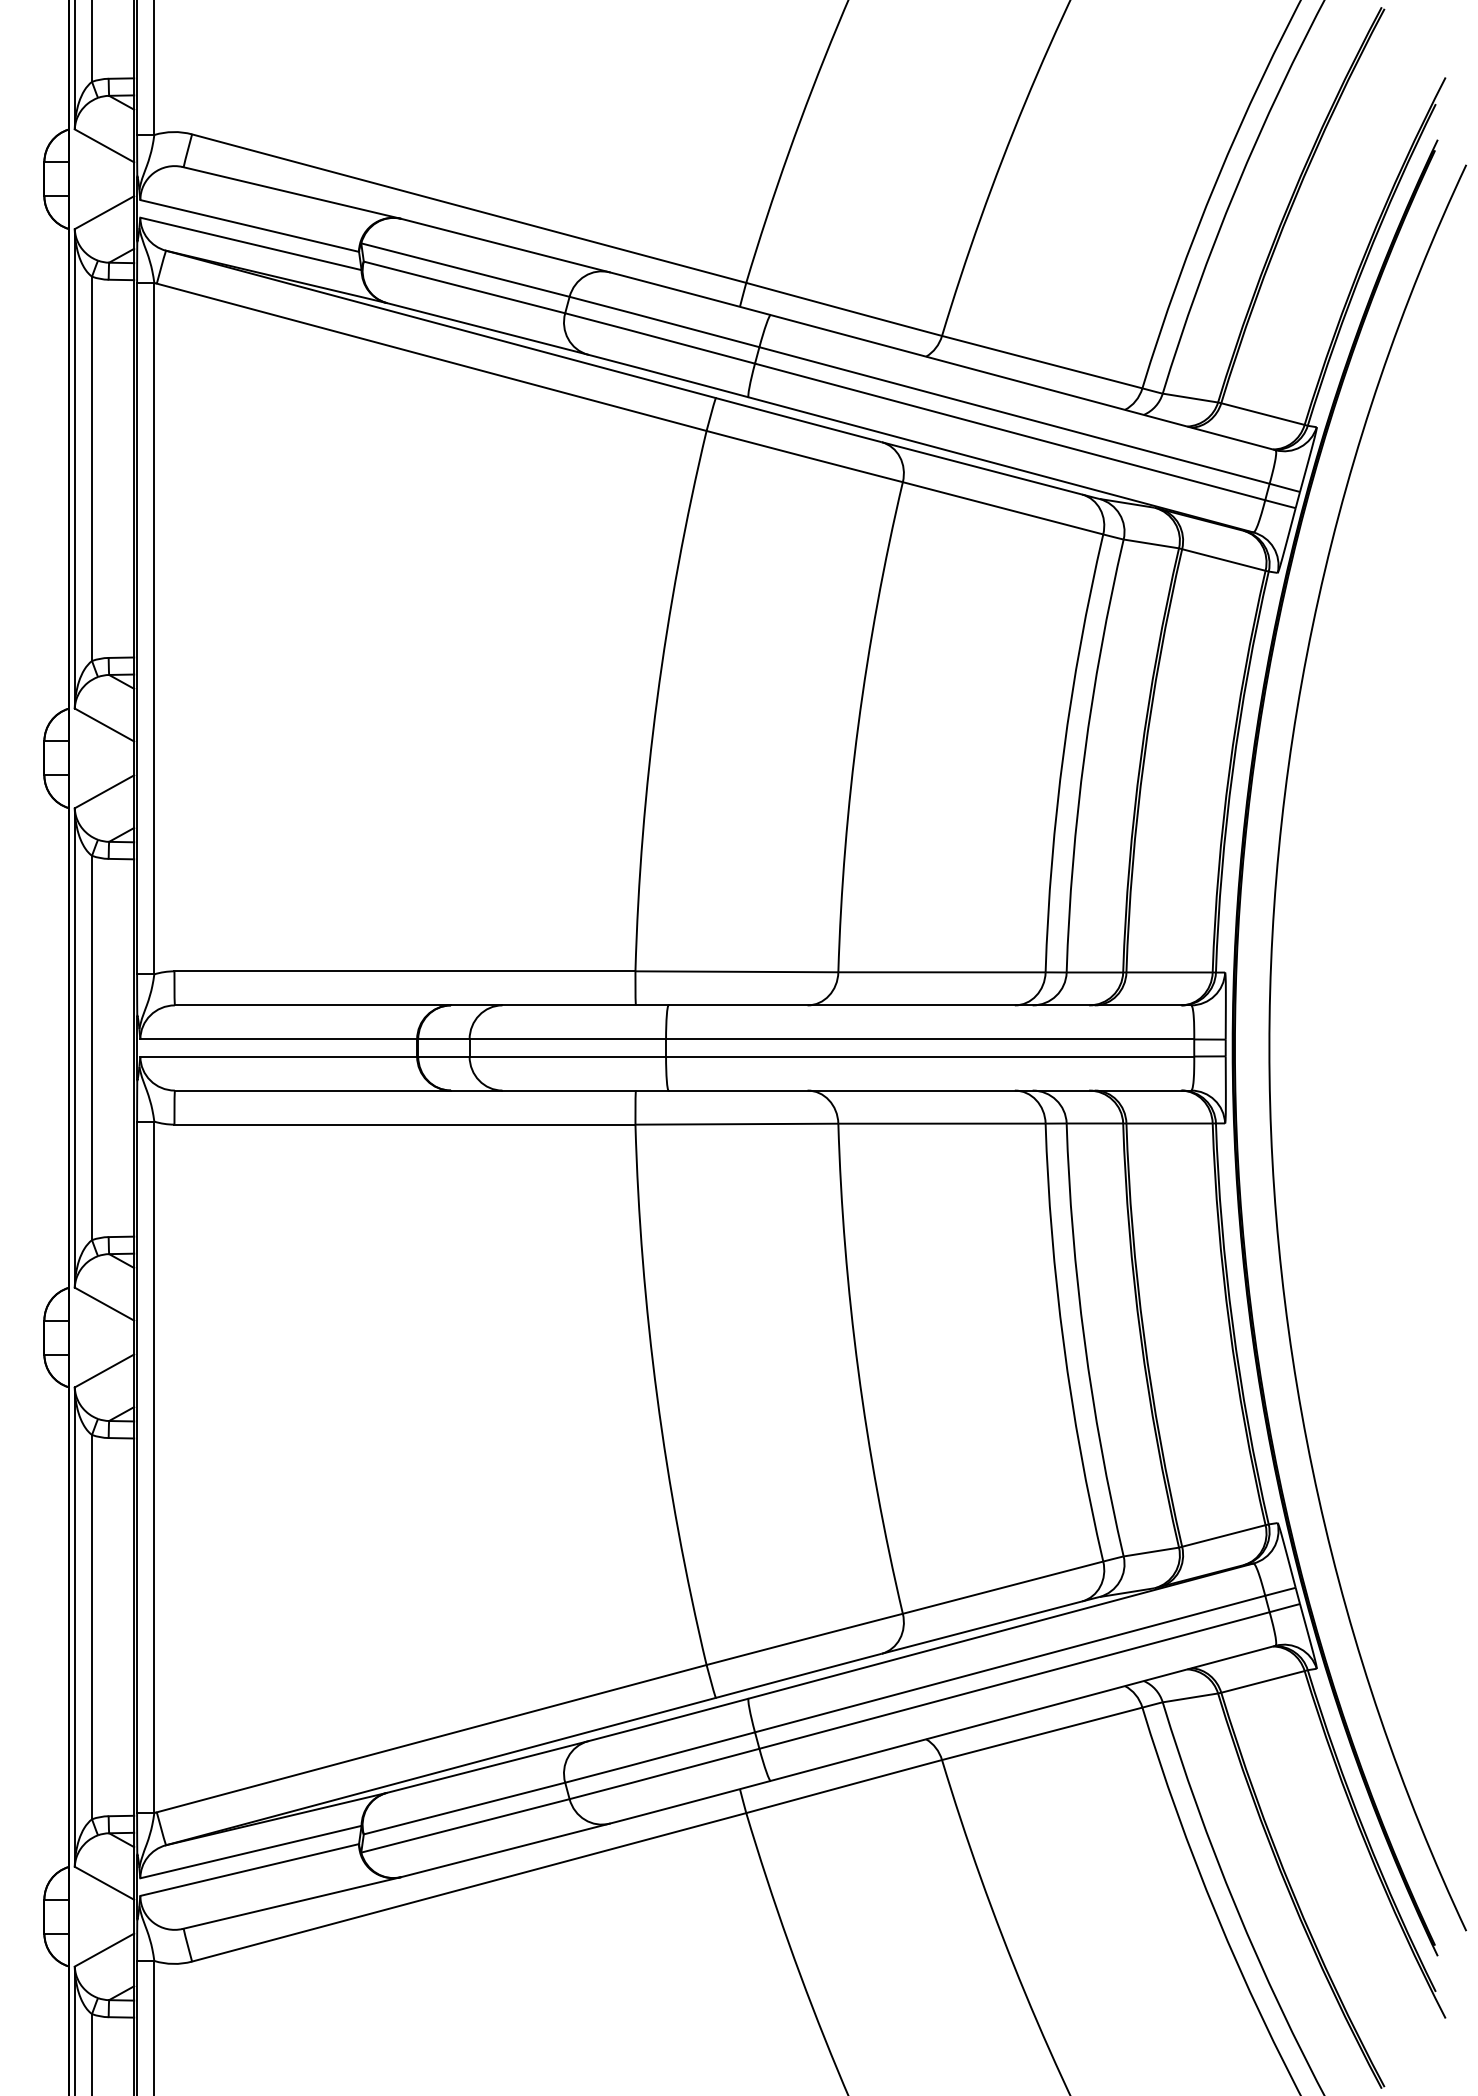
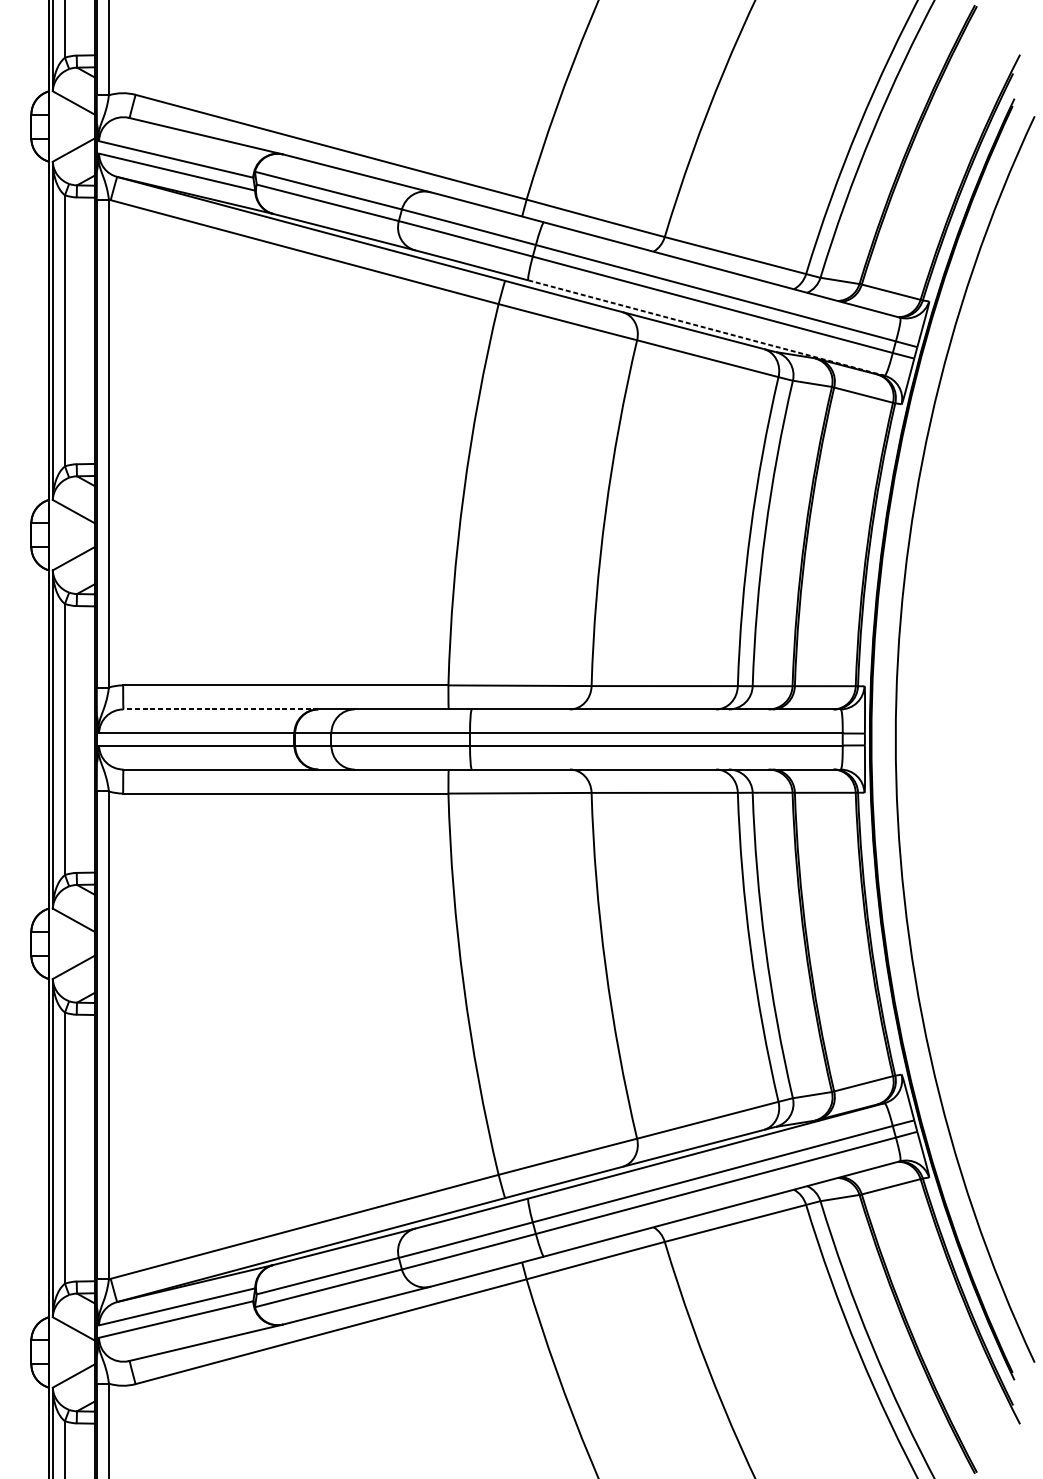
line: (1001, 465) -> (706, 328), solid -> dashed
line: (312, 1005) -> (220, 709), solid -> dashed

